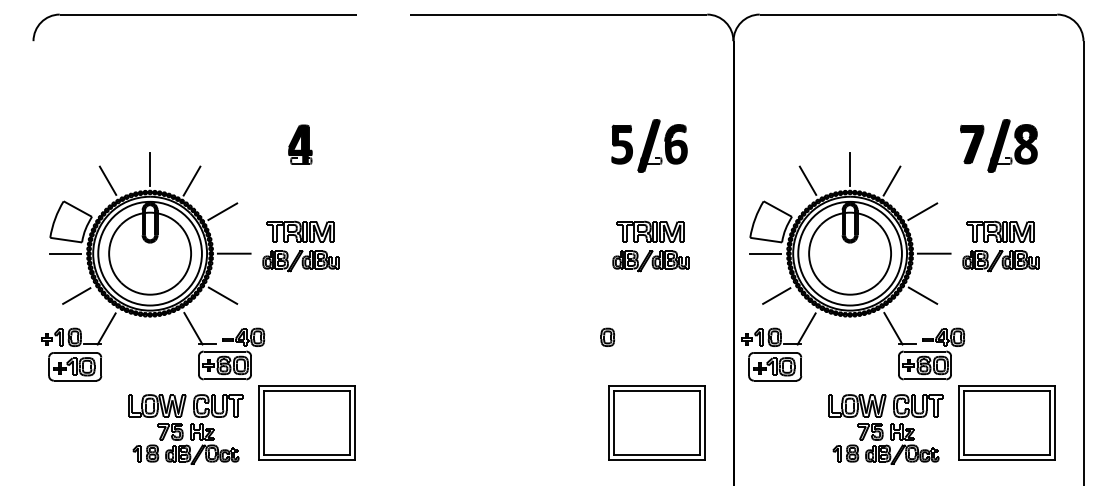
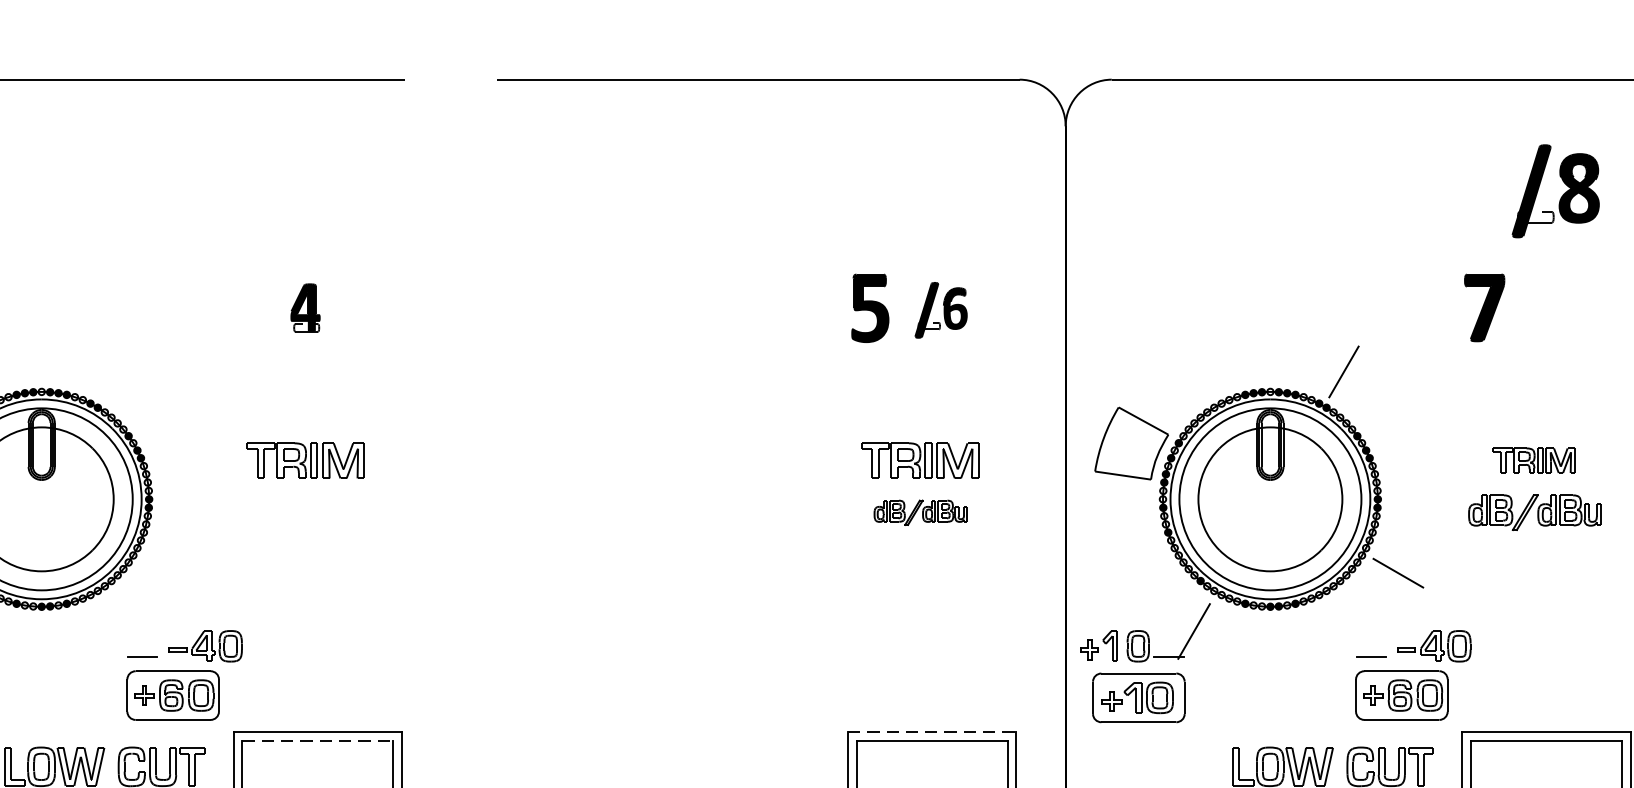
part: (300, 144) -> (305, 307), size x0.7
part: (662, 145) -> (941, 309), size x0.6
part: (1012, 145) -> (1555, 190), moved
line: (150, 169) -> (42, 351), removed
line: (850, 169) -> (1271, 351), removed
line: (191, 180) -> (114, 370), removed
line: (807, 180) -> (1195, 370), removed
line: (222, 211) -> (168, 425), removed
line: (922, 211) -> (1397, 425), removed
part: (1000, 231) -> (1534, 460), size x0.7
line: (233, 253) -> (188, 499), removed
line: (765, 253) -> (1121, 499), removed
line: (933, 253) -> (1416, 499), removed
part: (300, 261) -> (305, 513), removed
part: (650, 261) -> (920, 513), size x0.7
line: (222, 295) -> (168, 572), removed
line: (776, 295) -> (1141, 572), removed
line: (193, 328) -> (117, 630), removed
line: (893, 328) -> (1346, 630), removed
part: (607, 336) -> (844, 644), removed
line: (657, 386) -> (932, 732), solid -> dashed
line: (307, 391) -> (317, 741), solid -> dashed

